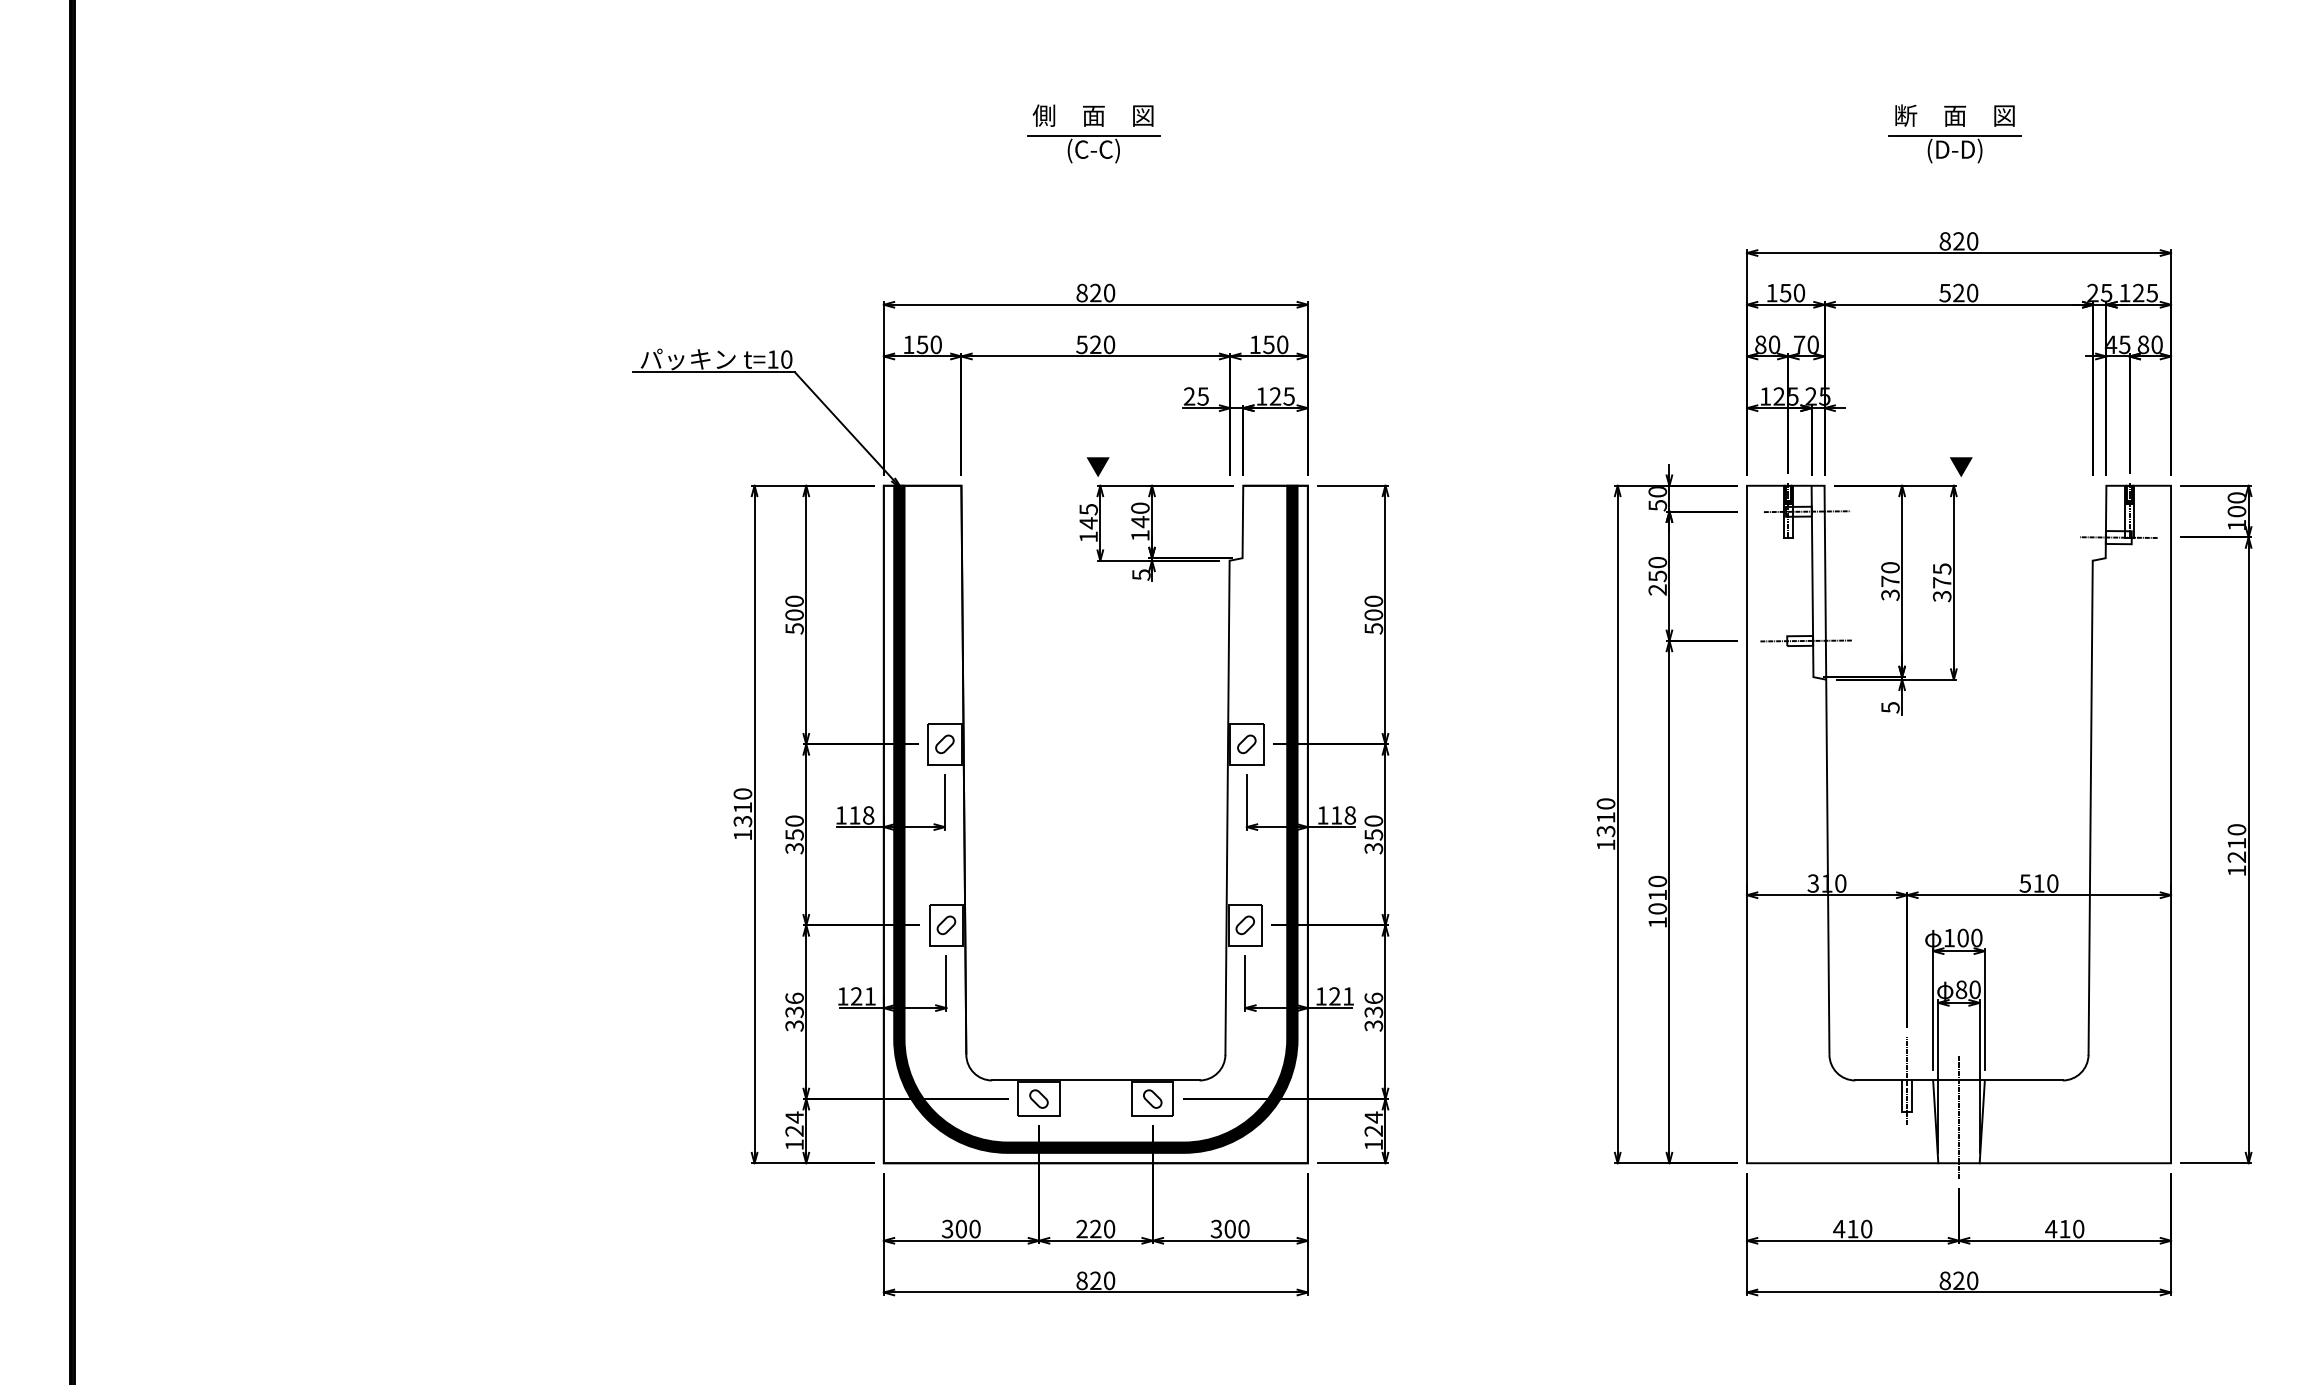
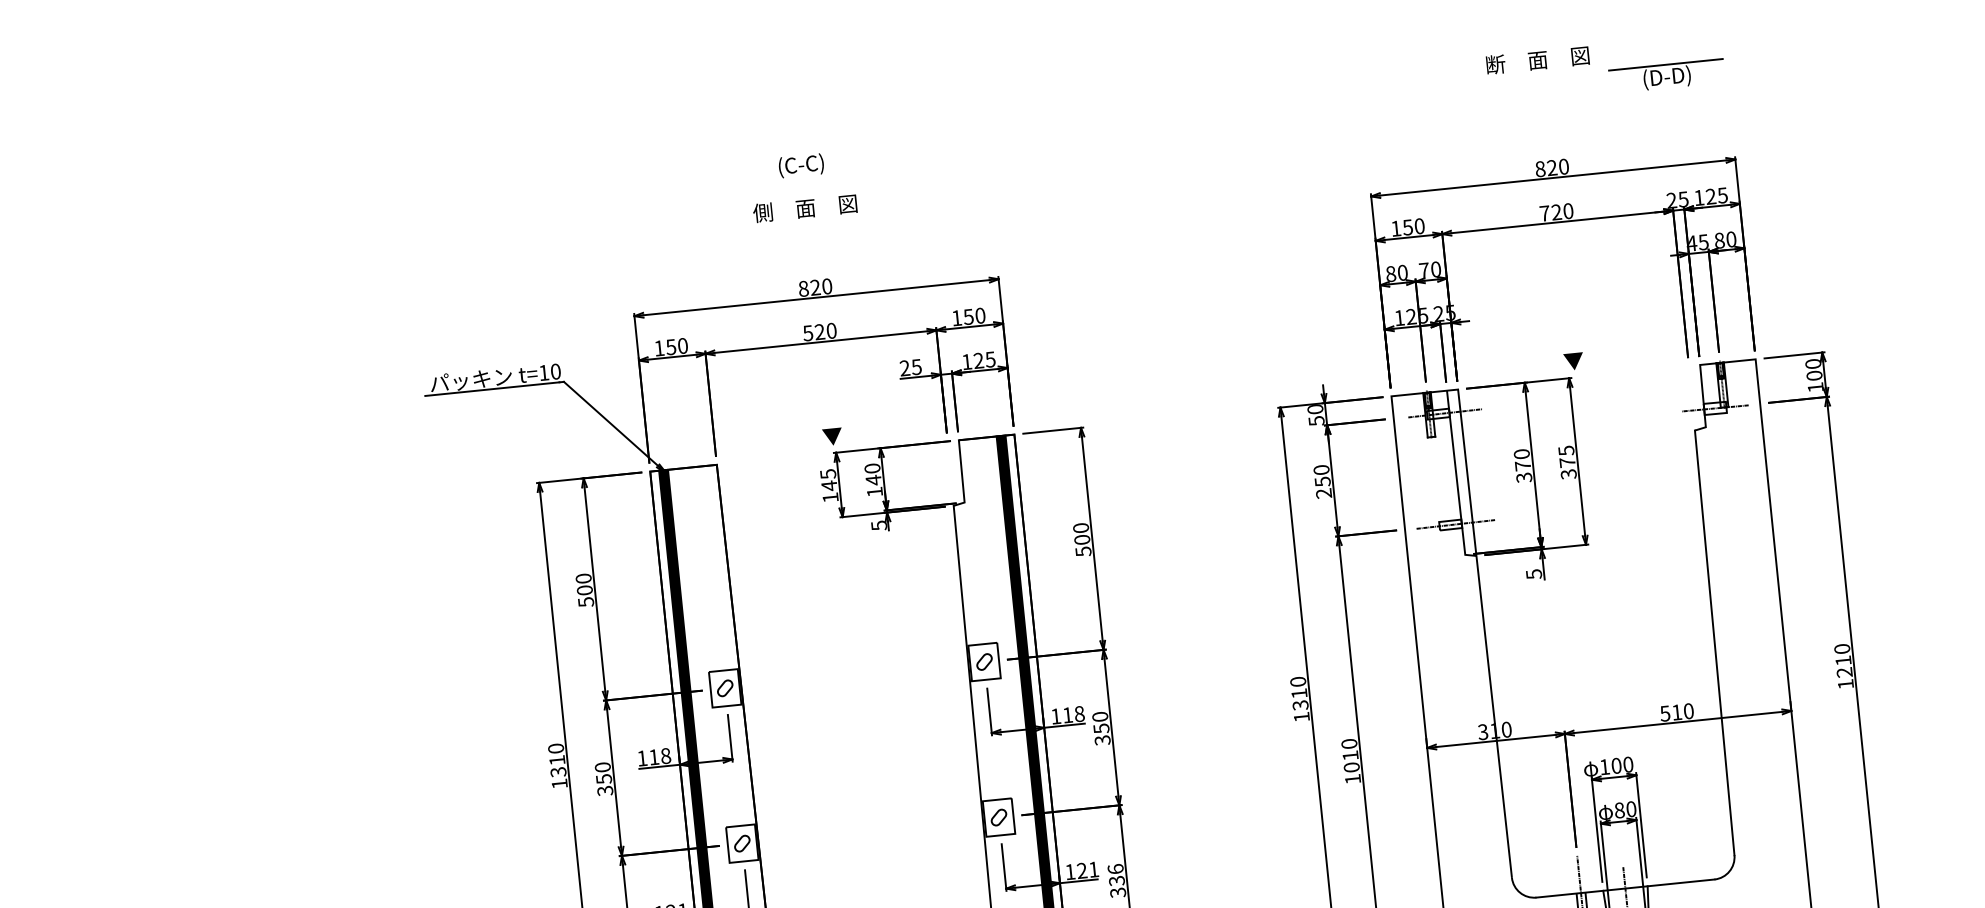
text: (1092, 115) -> (804, 208), moved
line: (1093, 135) -> (799, 152), removed
part: (1954, 149) -> (1666, 76), moved
text: (1944, 293) -> (1544, 213), 520 -> 720

